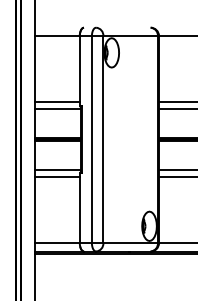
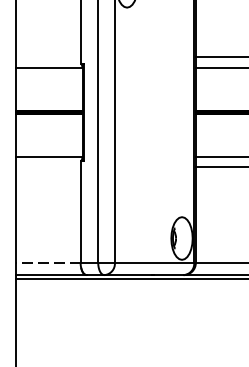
line: (57, 101) -> (48, 56), removed
line: (57, 177) -> (48, 167), removed
line: (56, 243) -> (46, 263), solid -> dashed

